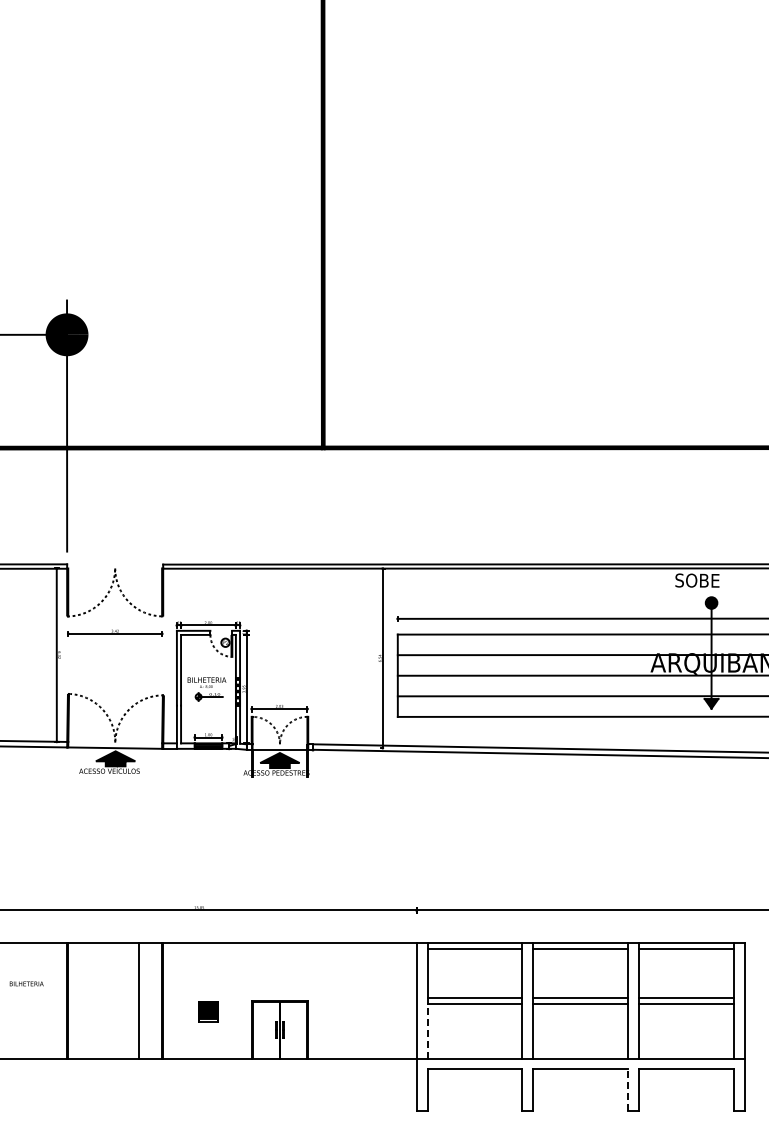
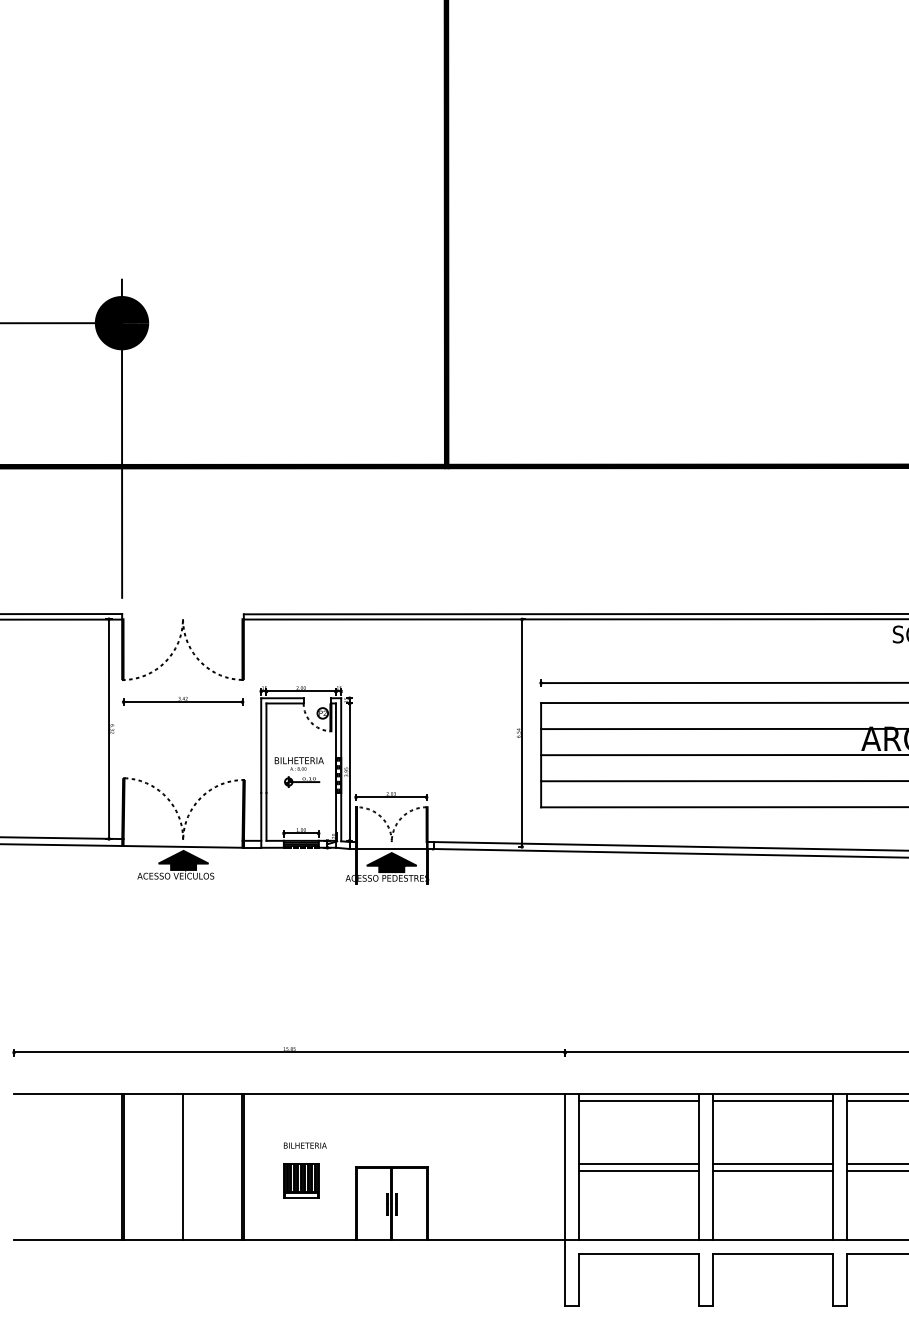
text: (26, 983) -> (305, 1145), moved
line: (139, 1000) -> (183, 1166), moved
part: (208, 1011) -> (301, 1180), size x1.43
line: (427, 1030) -> (578, 1204), dashed -> solid
line: (628, 1090) -> (833, 1280), dashed -> solid

